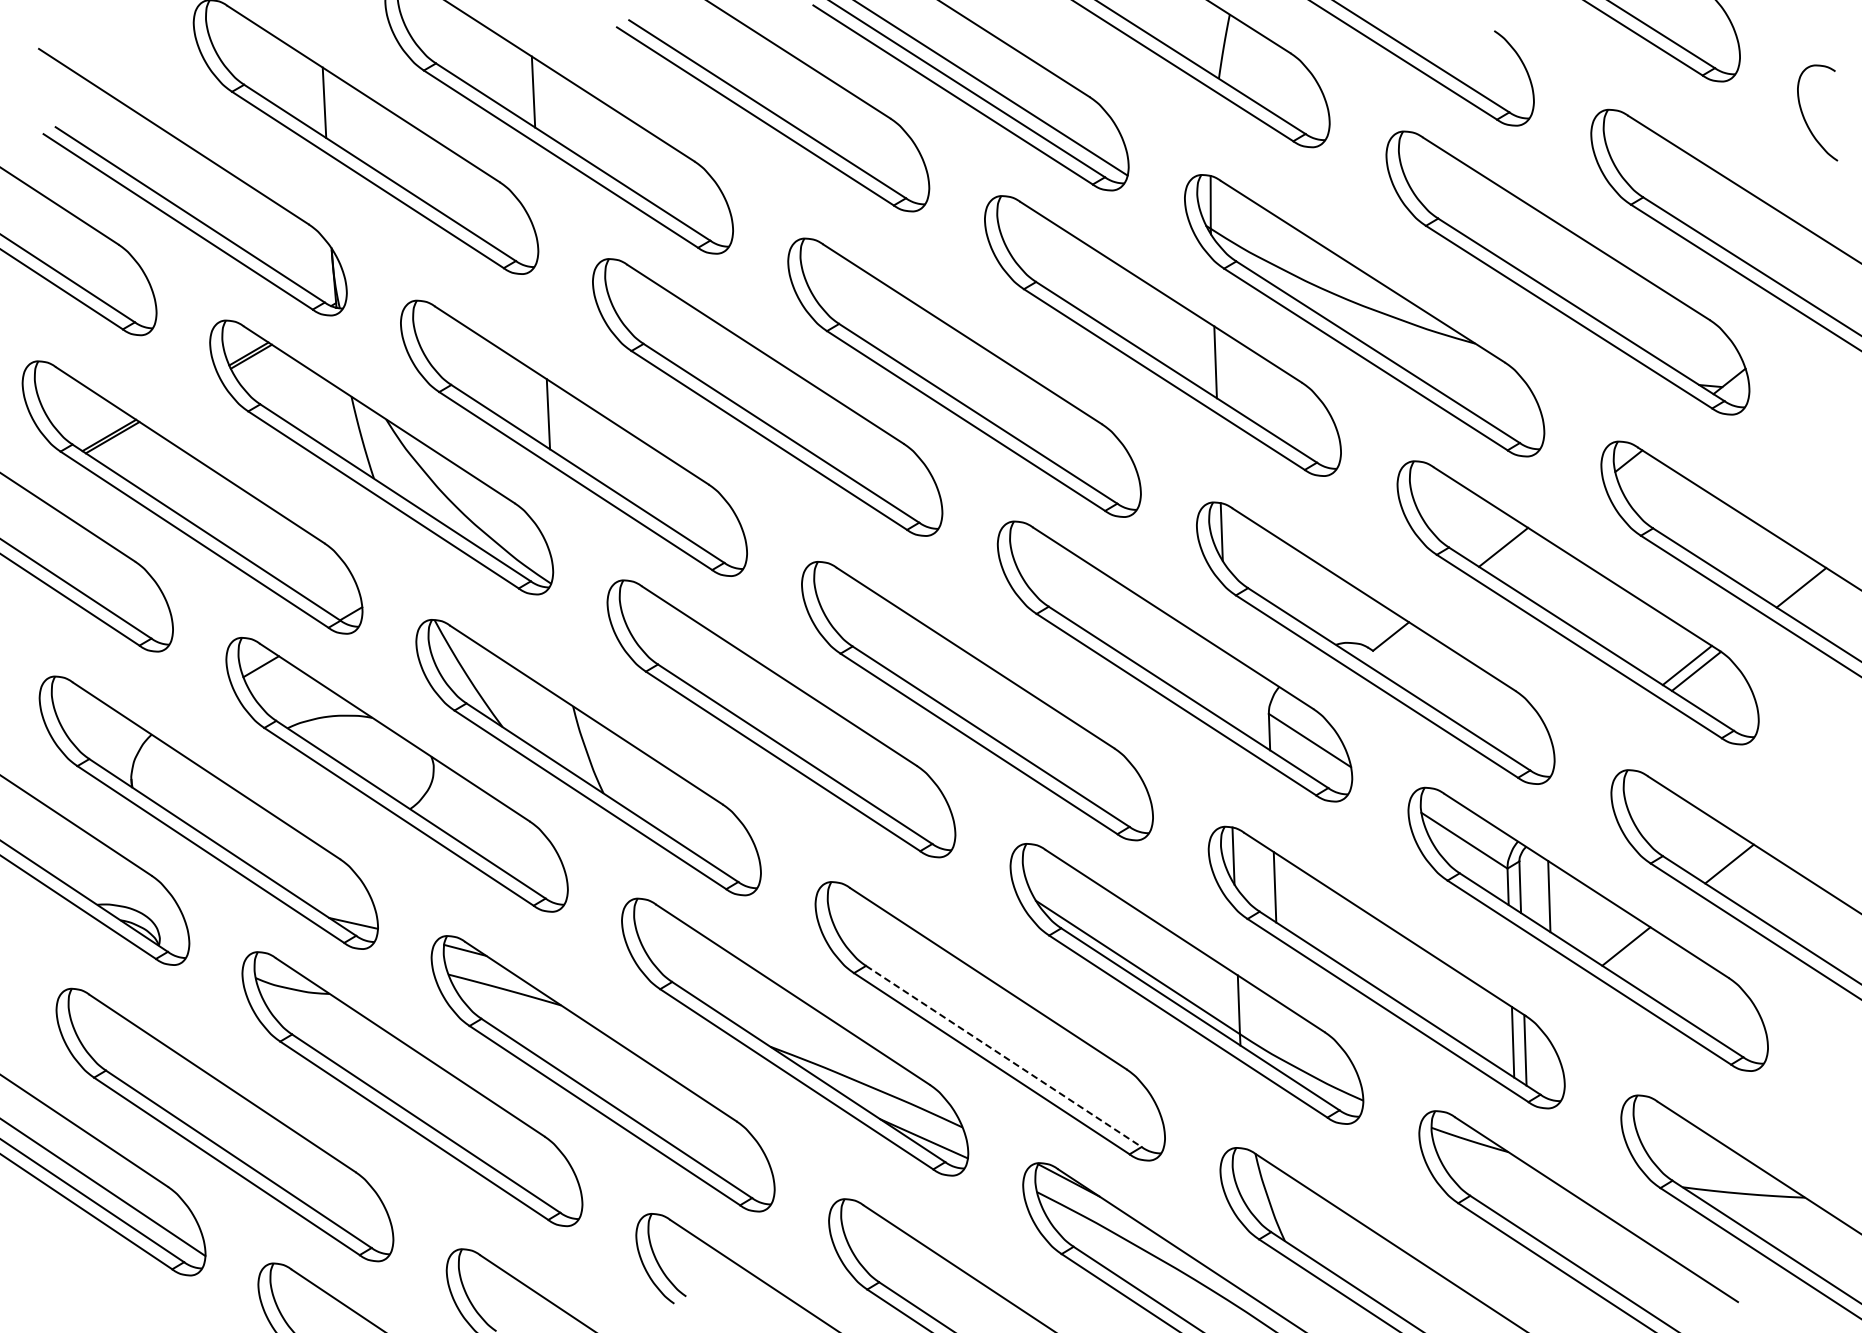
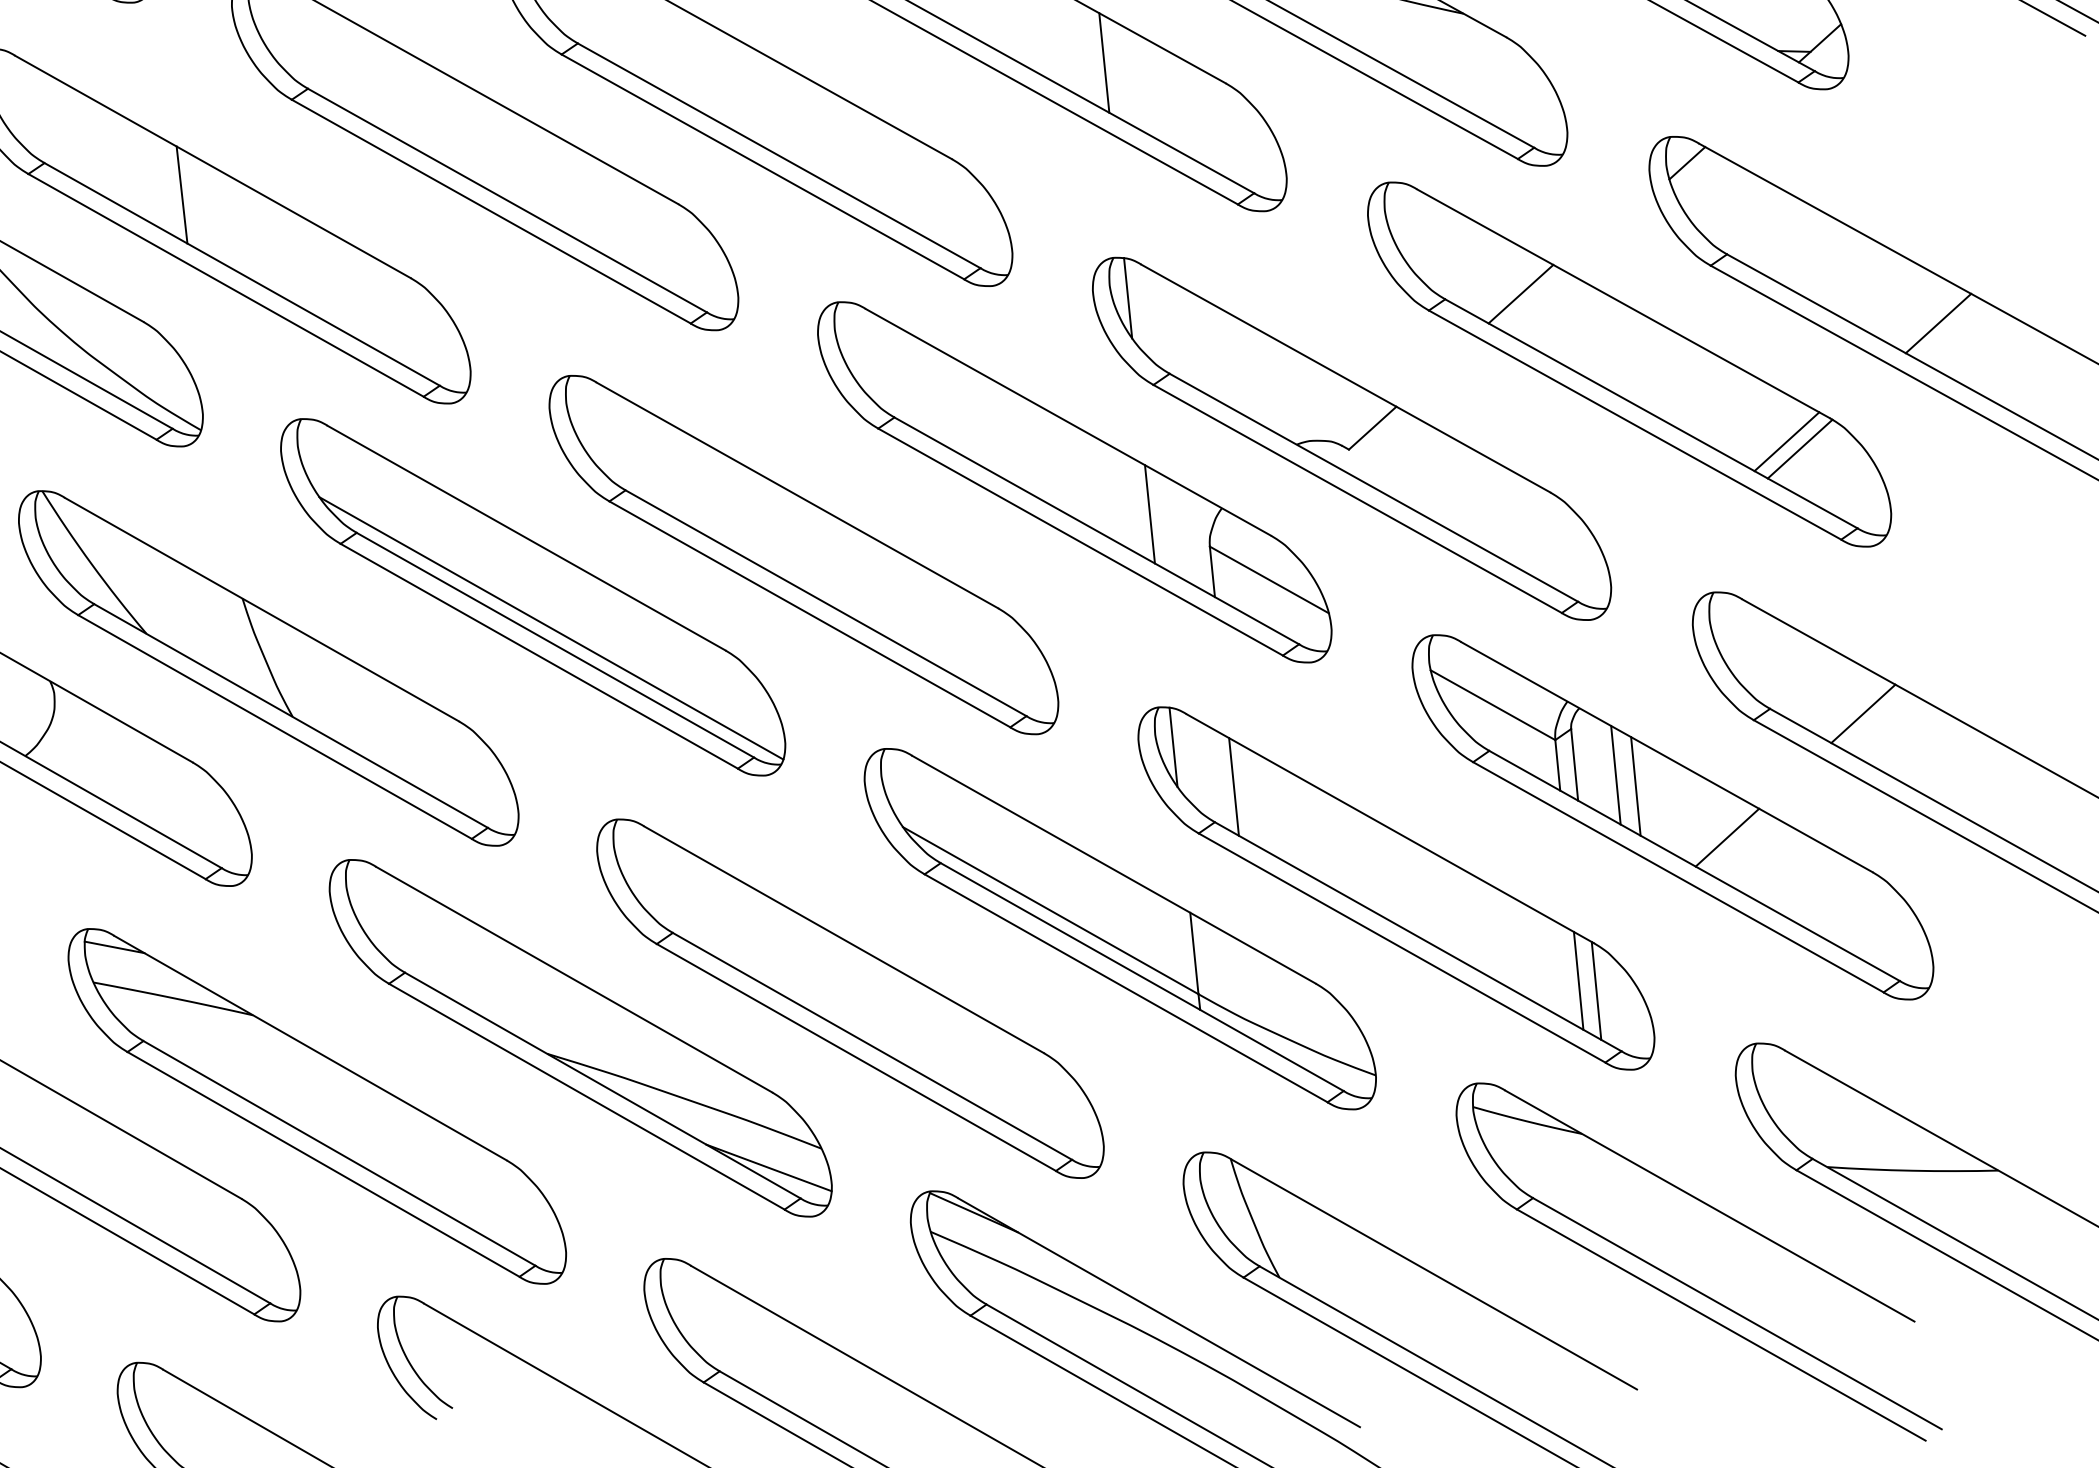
line: (1227, 687) -> (1150, 513), added
line: (792, 741) -> (550, 627), added
line: (1562, 905) -> (1635, 786), added
line: (1003, 1056) -> (871, 1046), dashed -> solid

